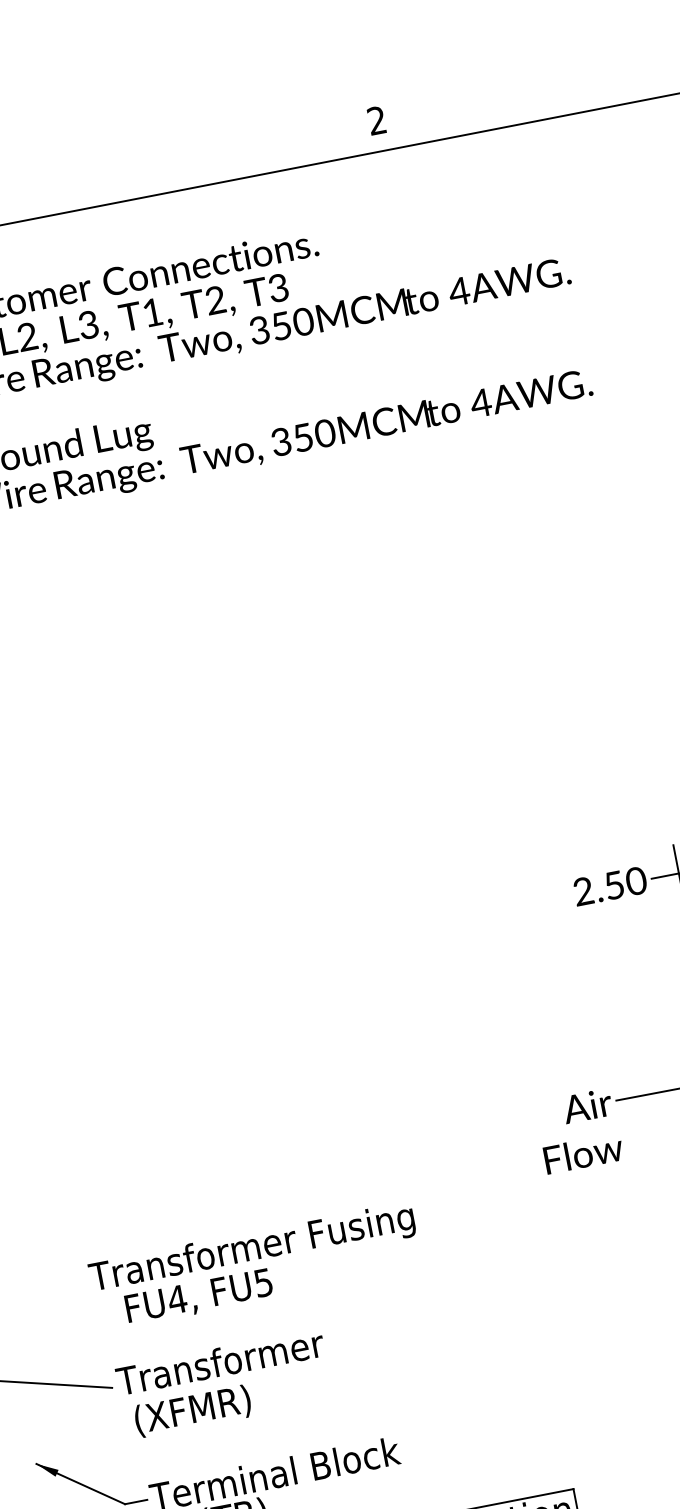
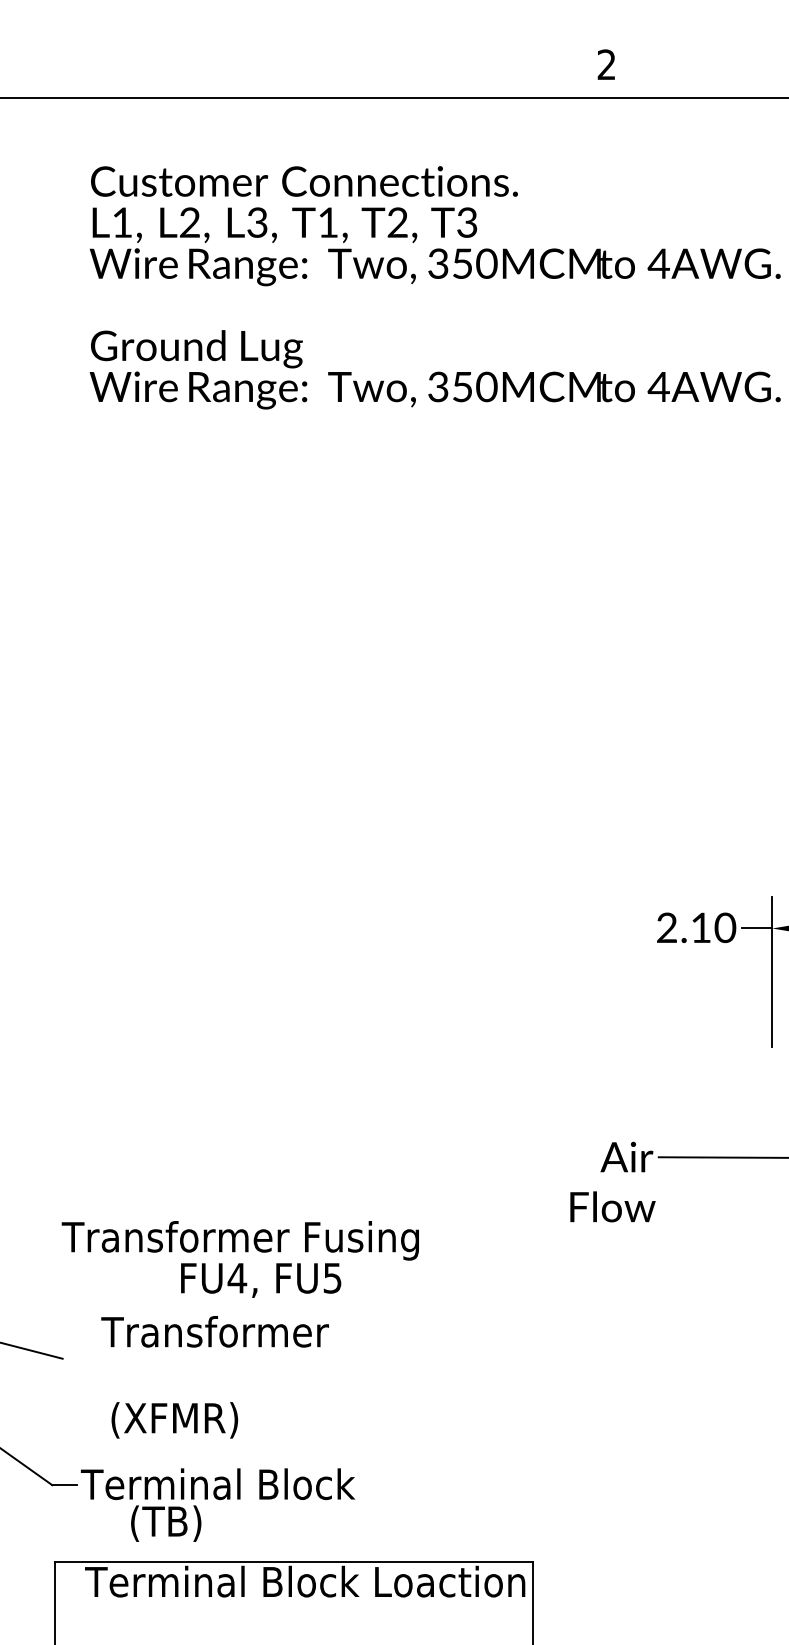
text: (613, 885) -> (700, 927), 2.50 -> 2.10
text: (199, 1297) -> (261, 1280), moved
text: (219, 1362) -> (214, 1331), moved
text: (192, 1411) -> (174, 1420), moved

